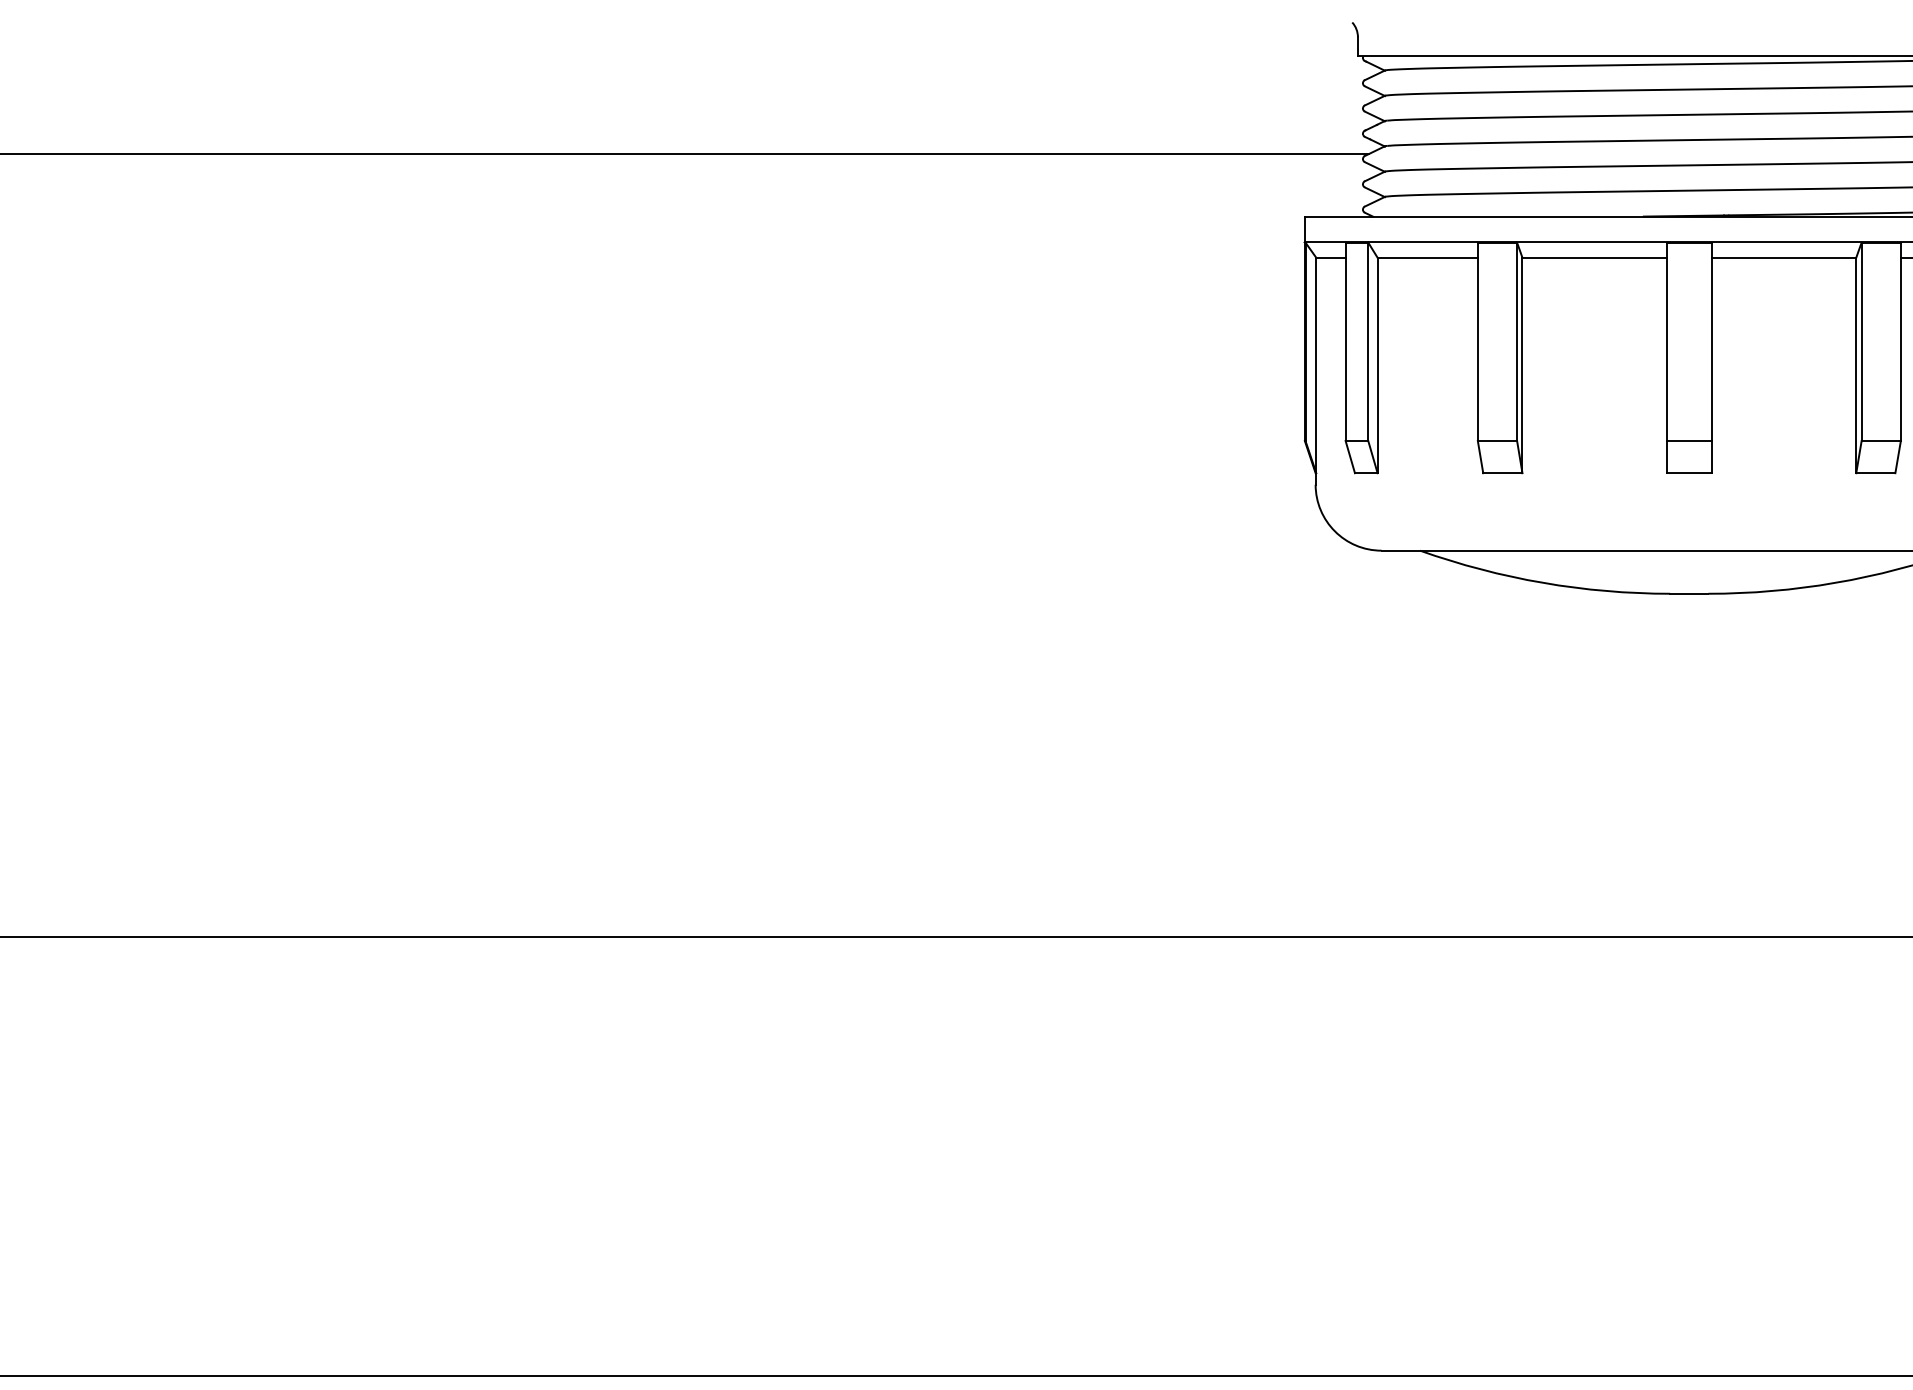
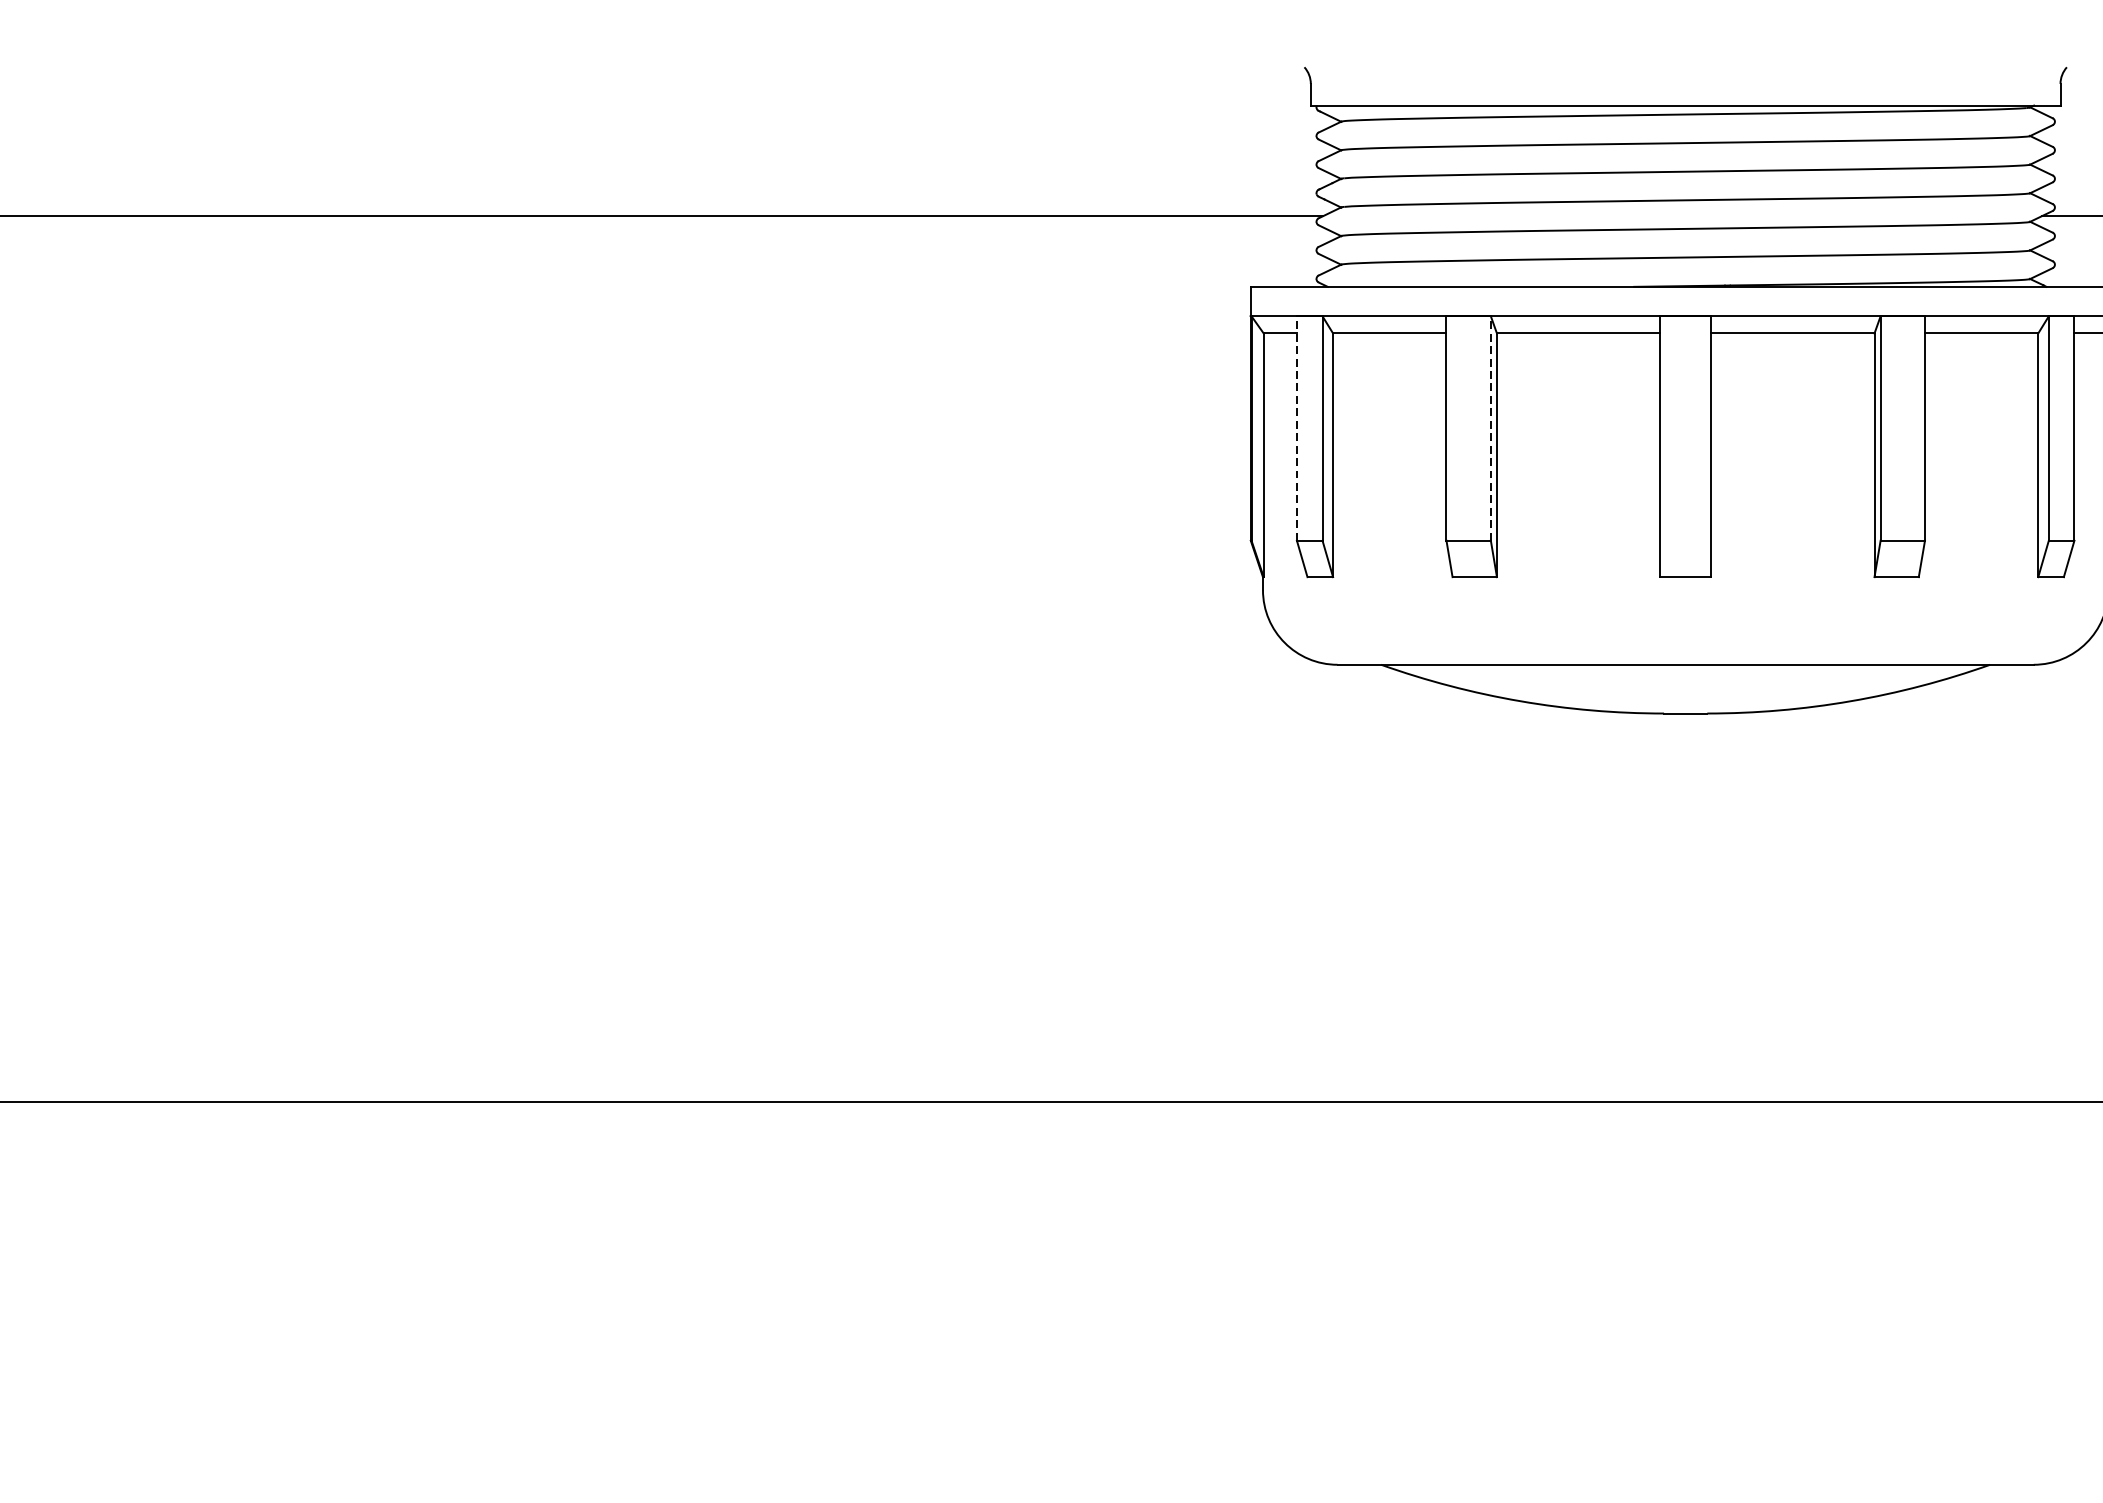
line: (1345, 341) -> (1296, 428), solid -> dashed
line: (1517, 341) -> (1491, 428), solid -> dashed
line: (1688, 441) -> (1684, 541), removed

